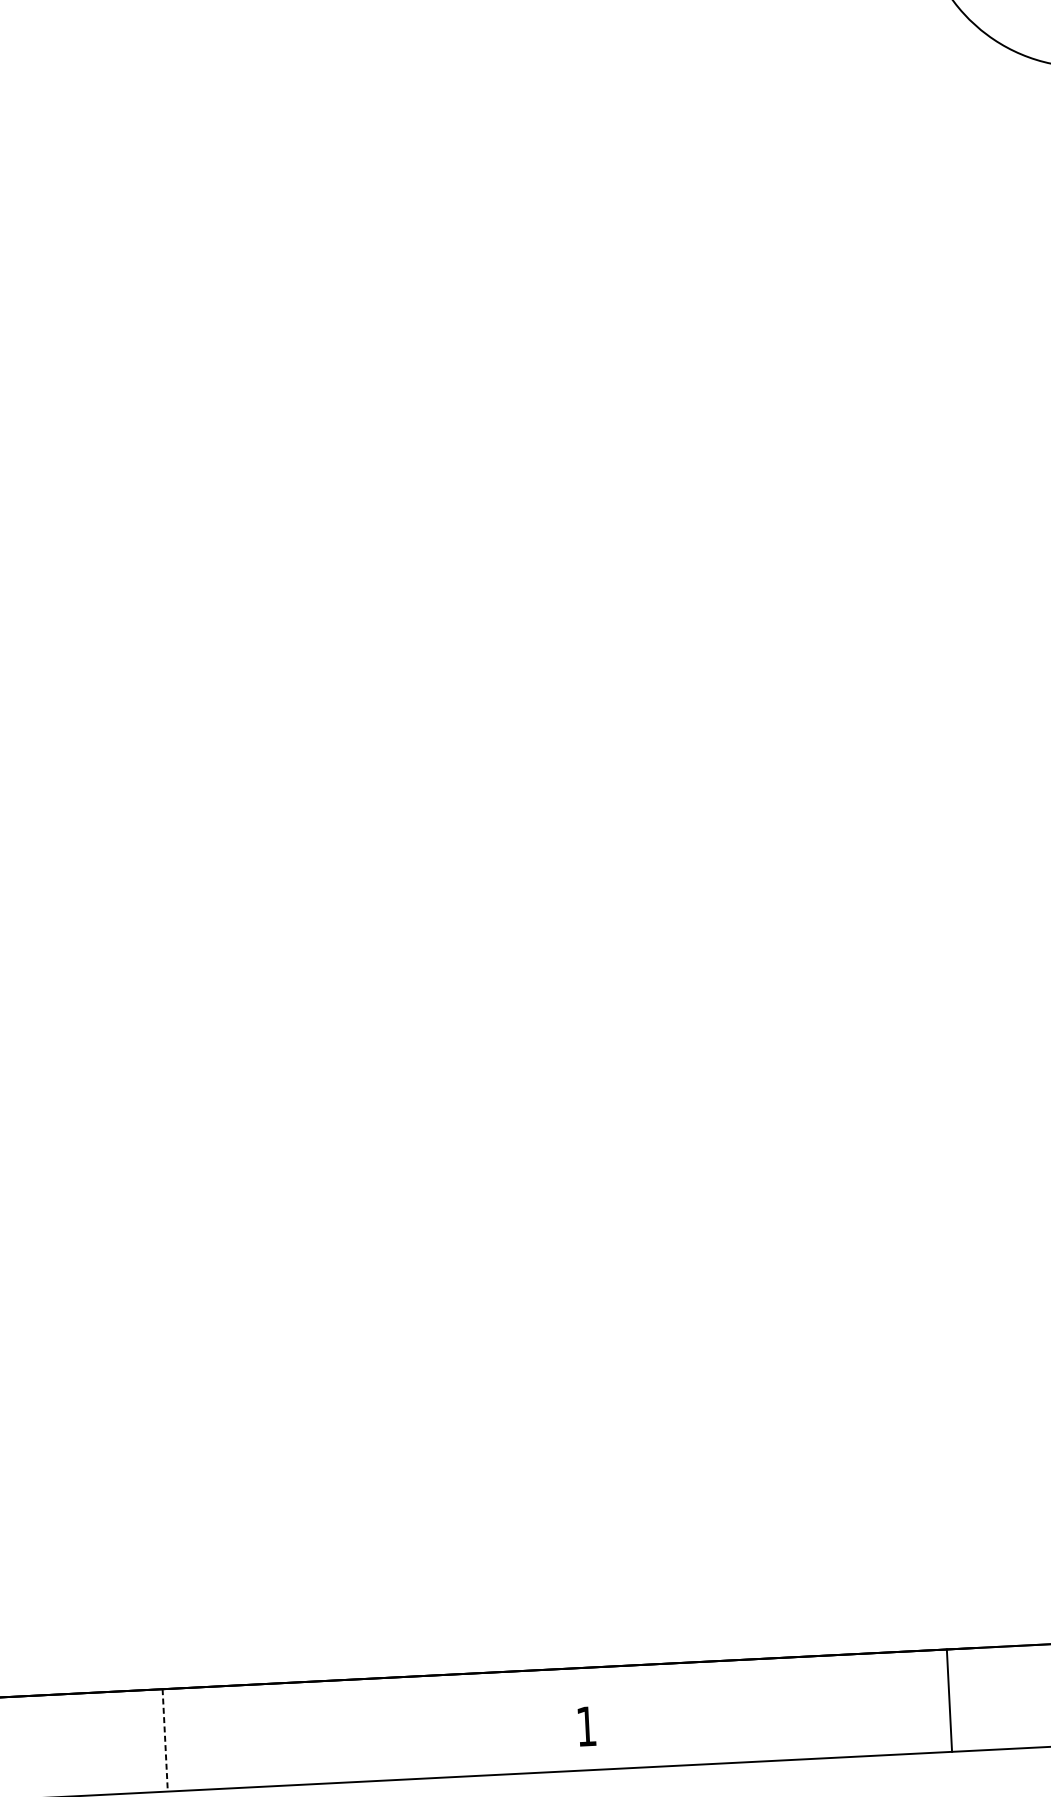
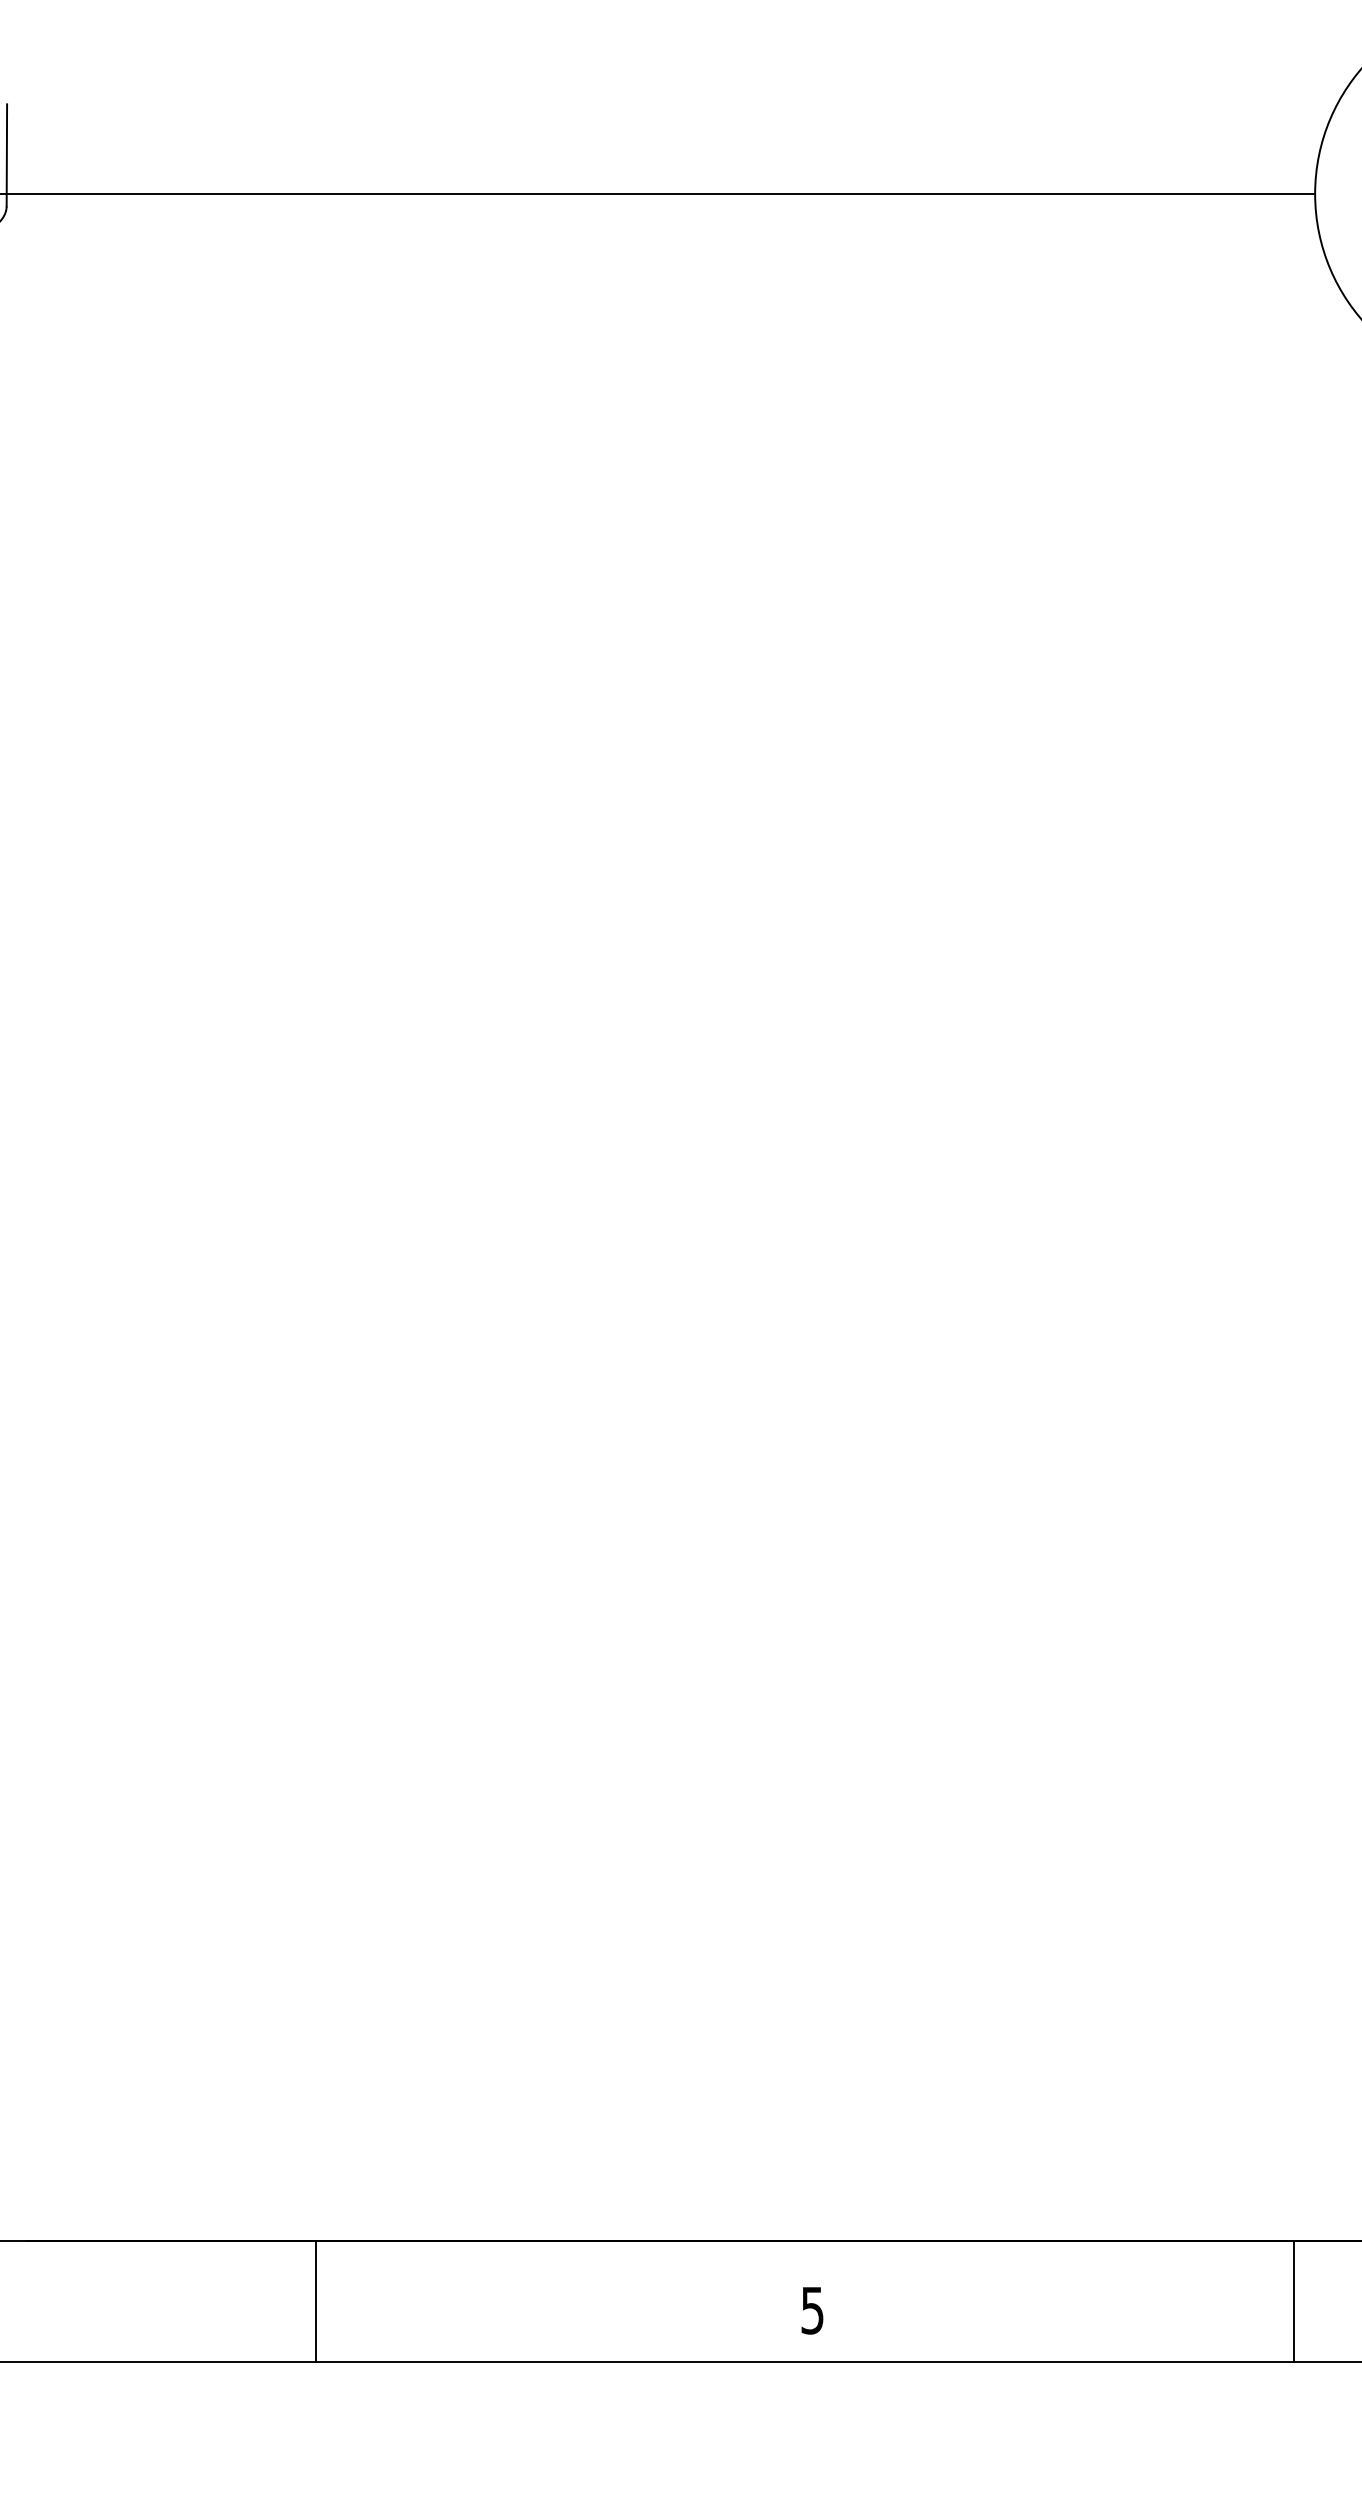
line: (949, 1700) -> (1294, 2301), moved
text: (586, 1726) -> (812, 2310), 1 -> 5
line: (165, 1741) -> (315, 2302), dashed -> solid

